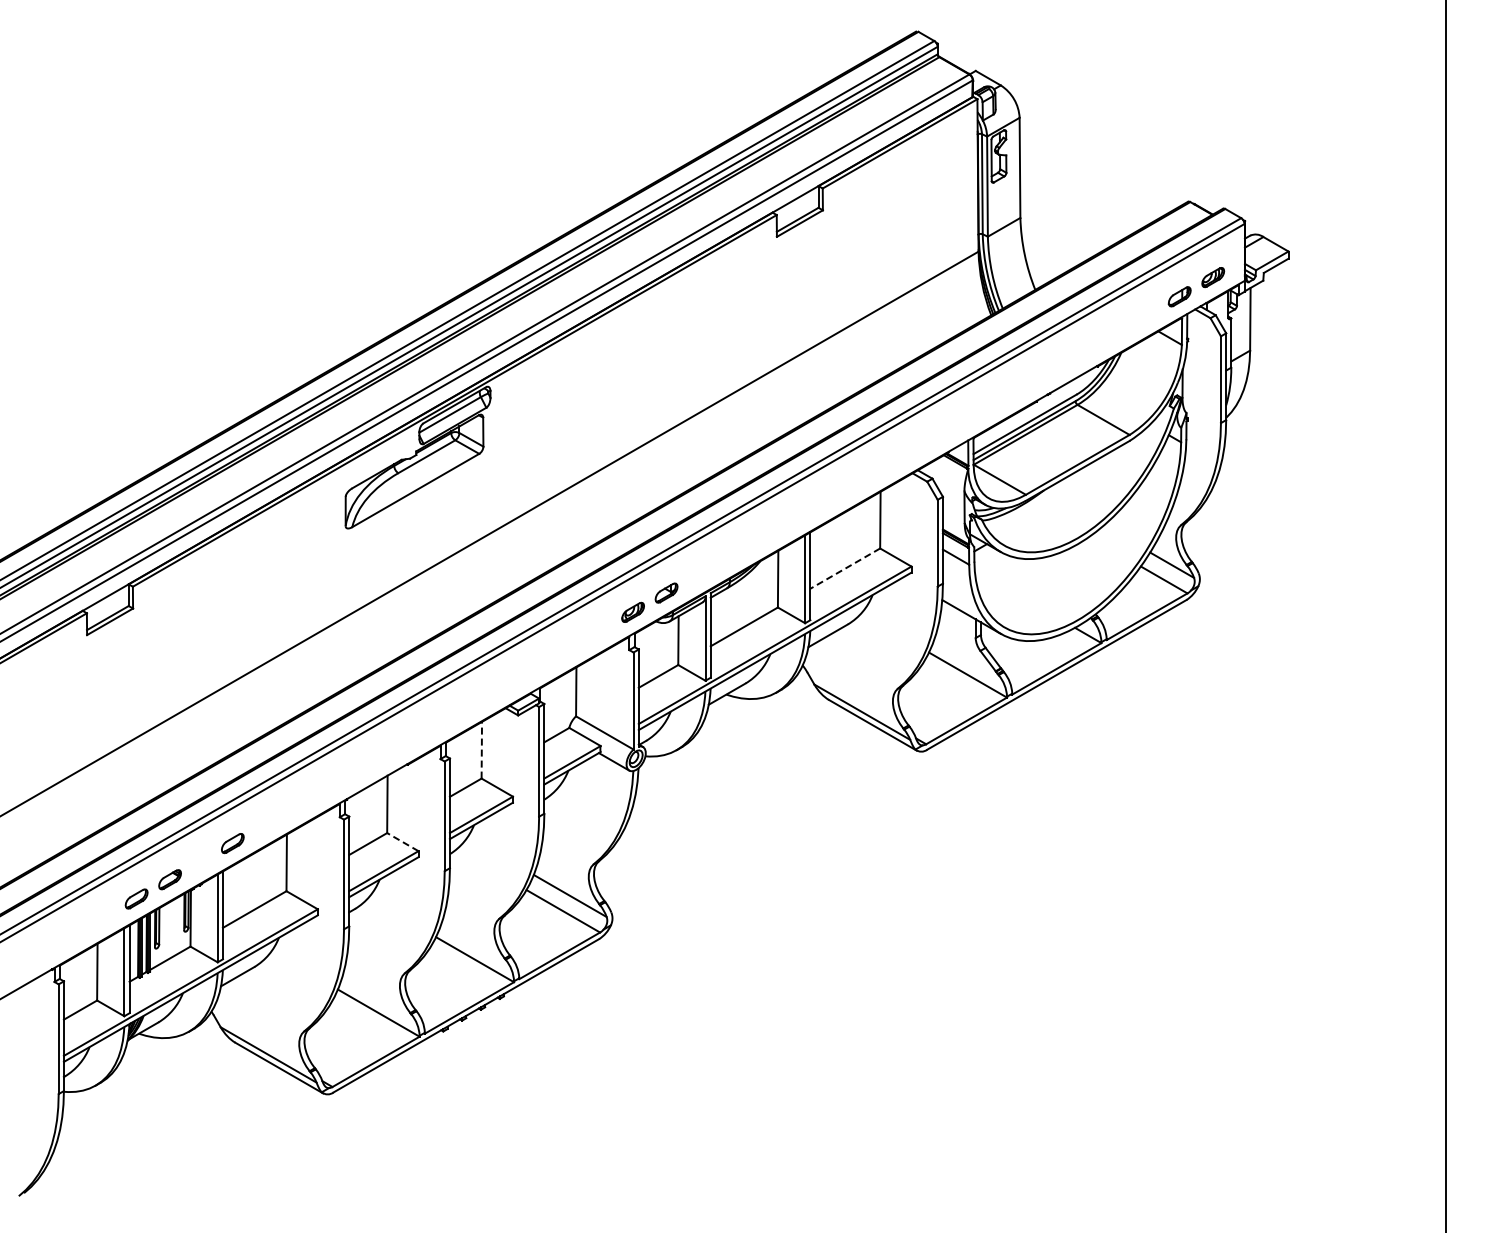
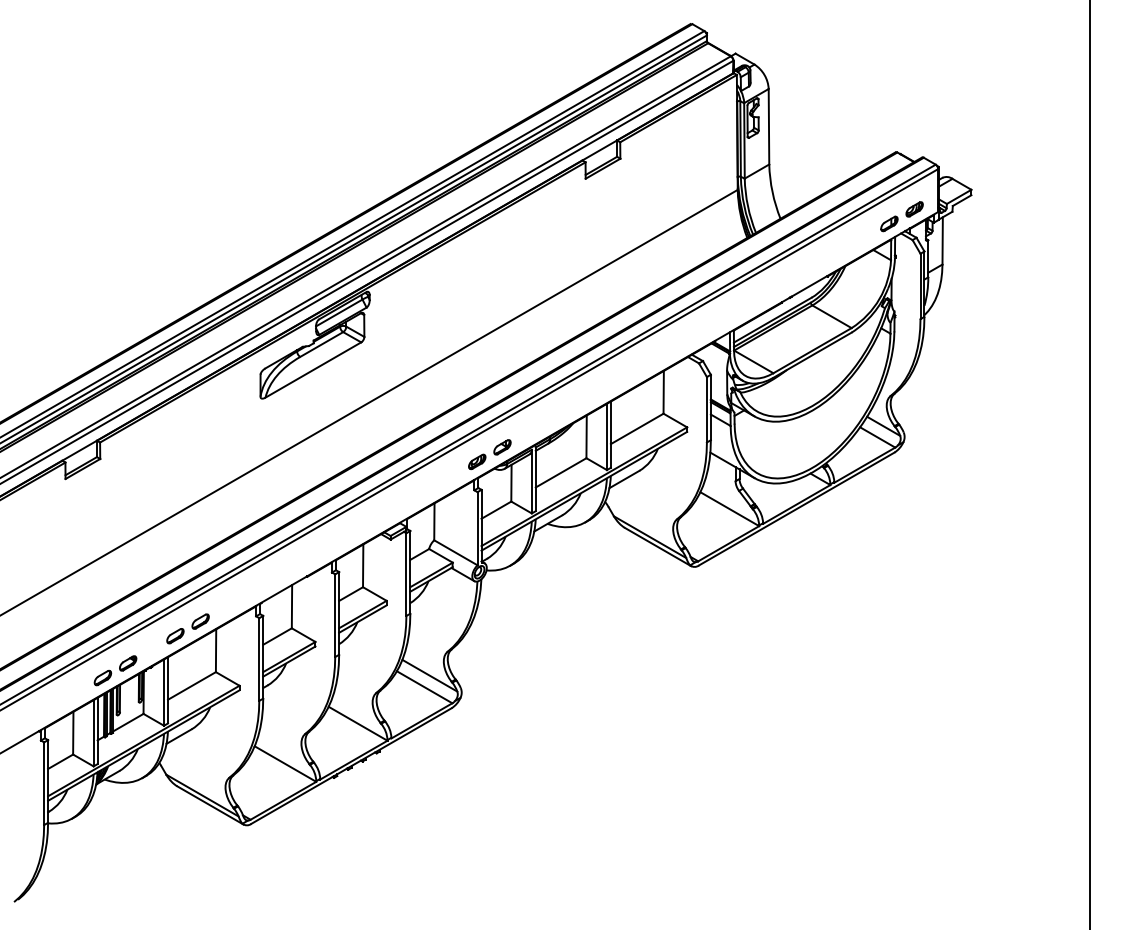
line: (844, 568) -> (636, 428), dashed -> solid
line: (481, 749) -> (362, 565), dashed -> solid
part: (266, 823) -> (200, 621), added
line: (402, 841) -> (303, 634), dashed -> solid

